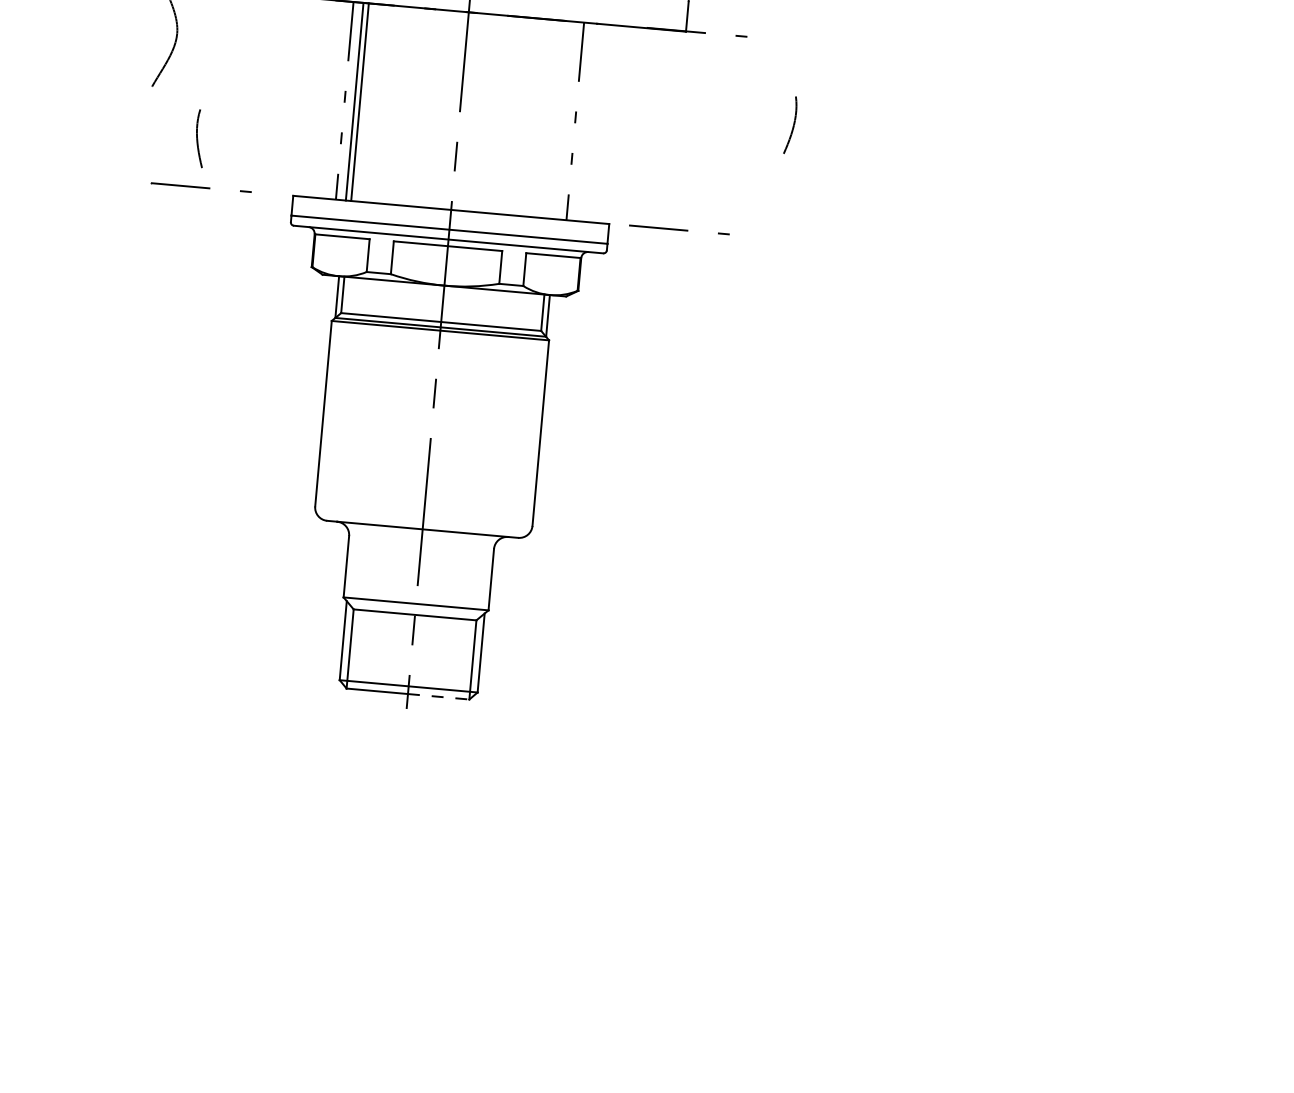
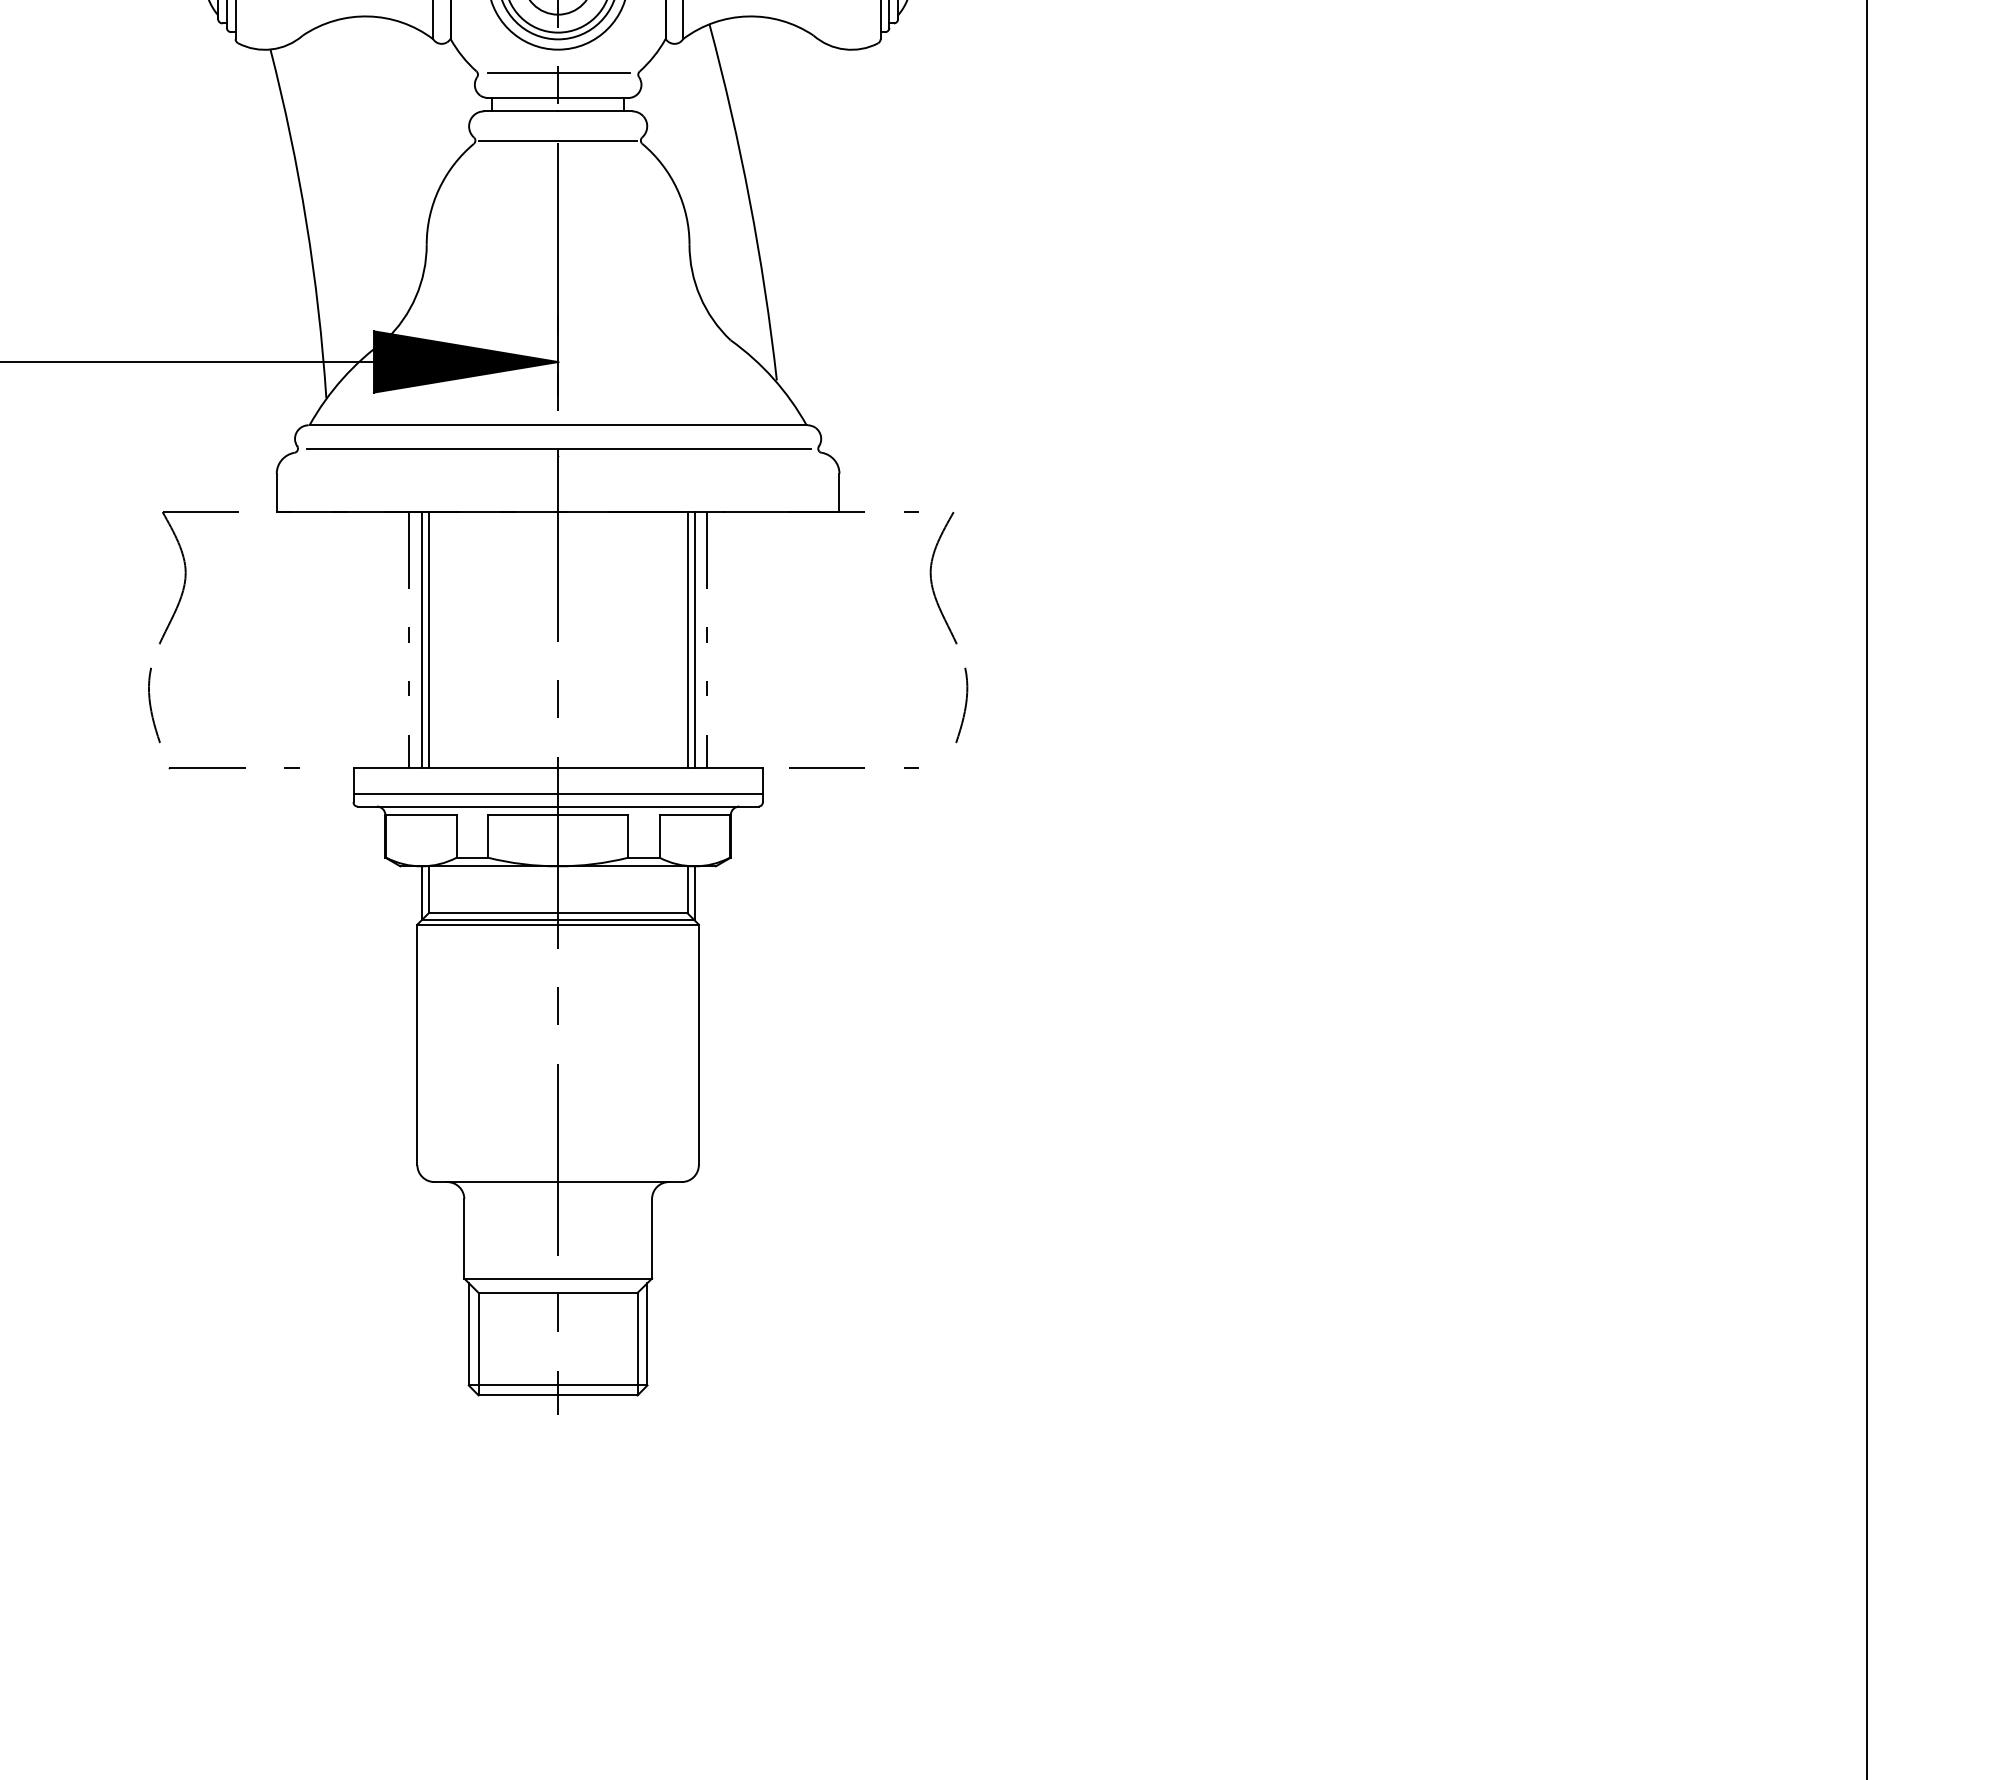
part: (753, 90) -> (932, 580), added
line: (559, 120) -> (687, 640), added
line: (565, 120) -> (694, 640), added
curve: (792, 126) -> (964, 706), moved
curve: (198, 138) -> (151, 705), moved
line: (438, 696) -> (597, 1395), dashed -> solid

